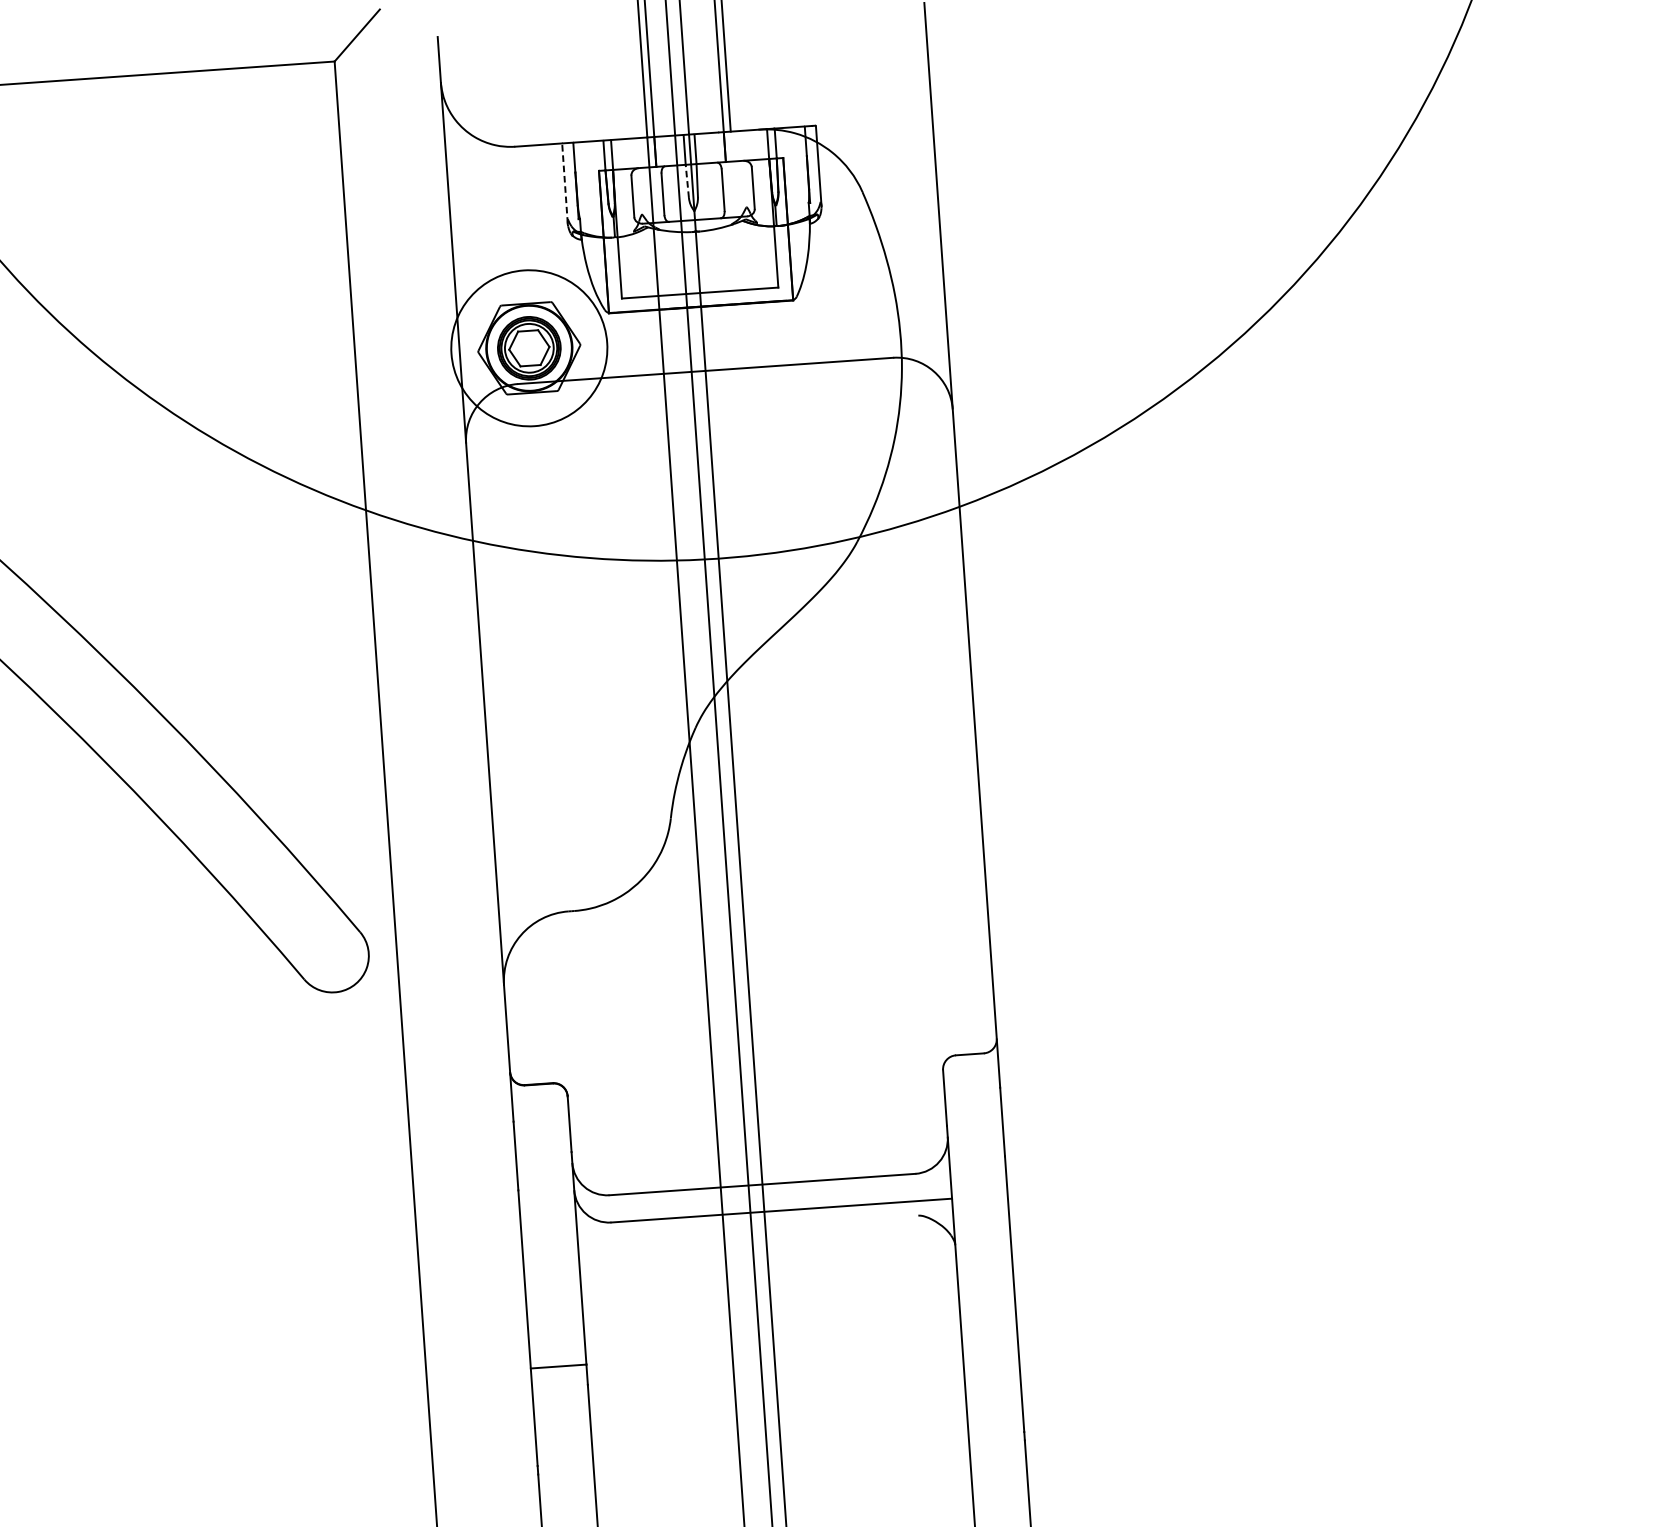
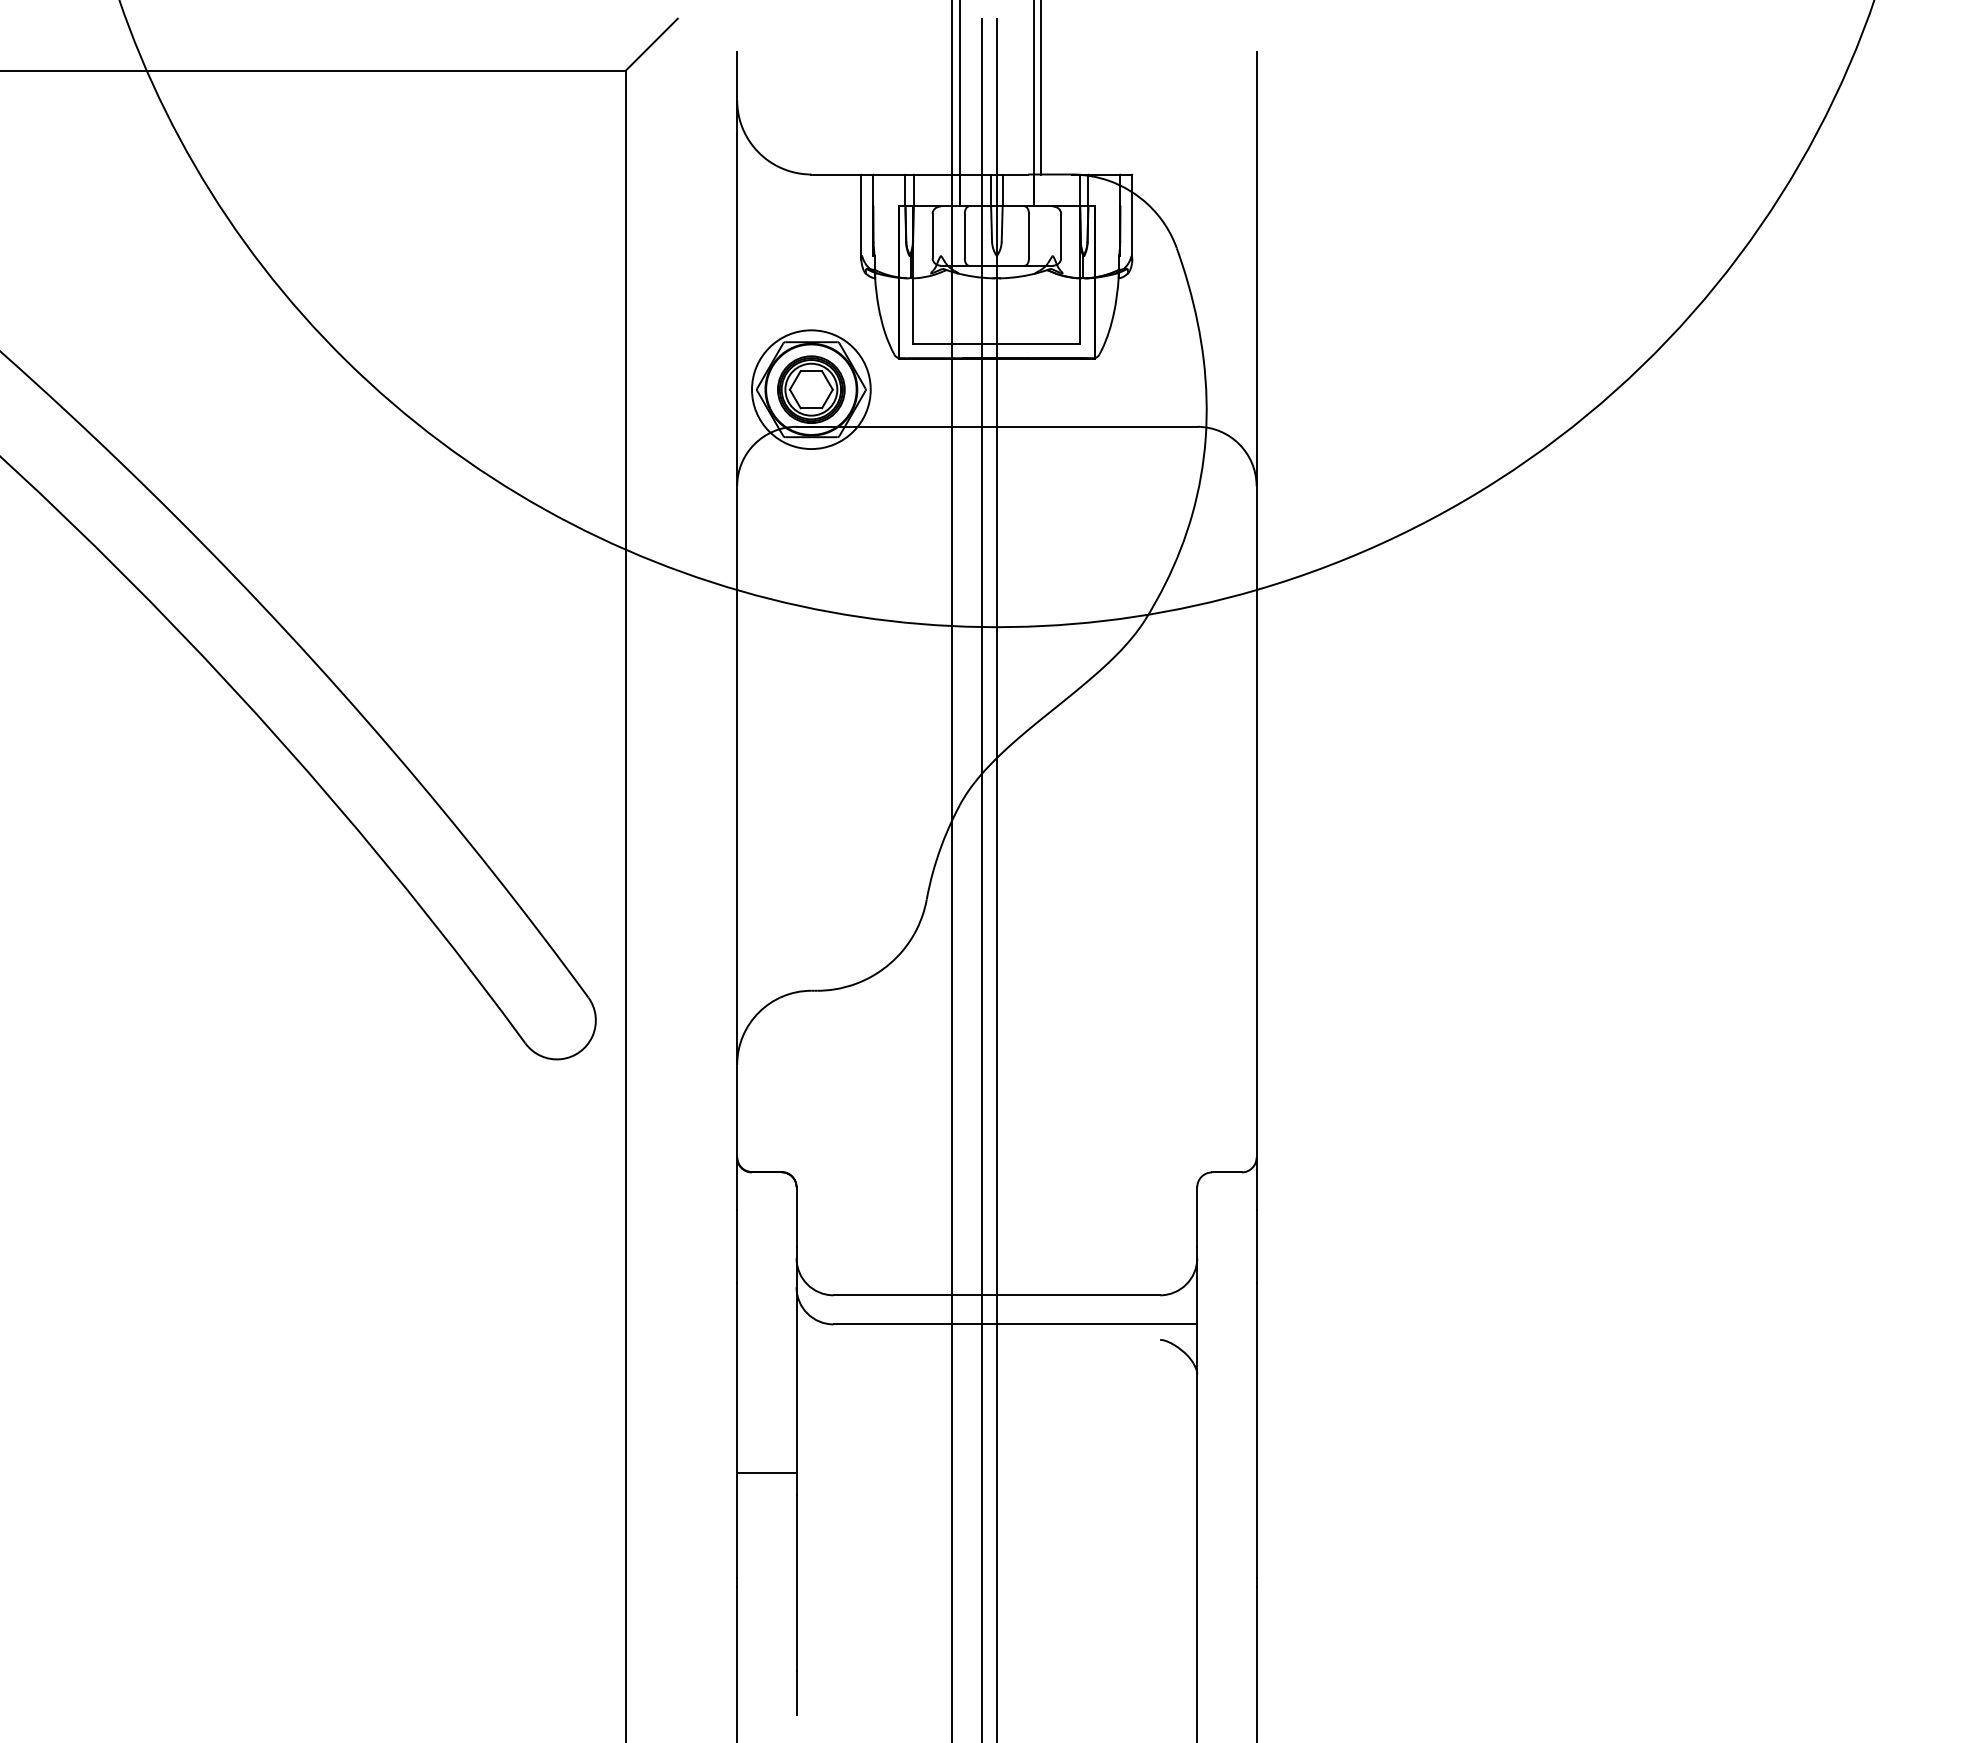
line: (687, 181) -> (991, 224), dashed -> solid
line: (565, 183) -> (861, 217), dashed -> solid
circle: (529, 348) -> (811, 389), size x0.71

